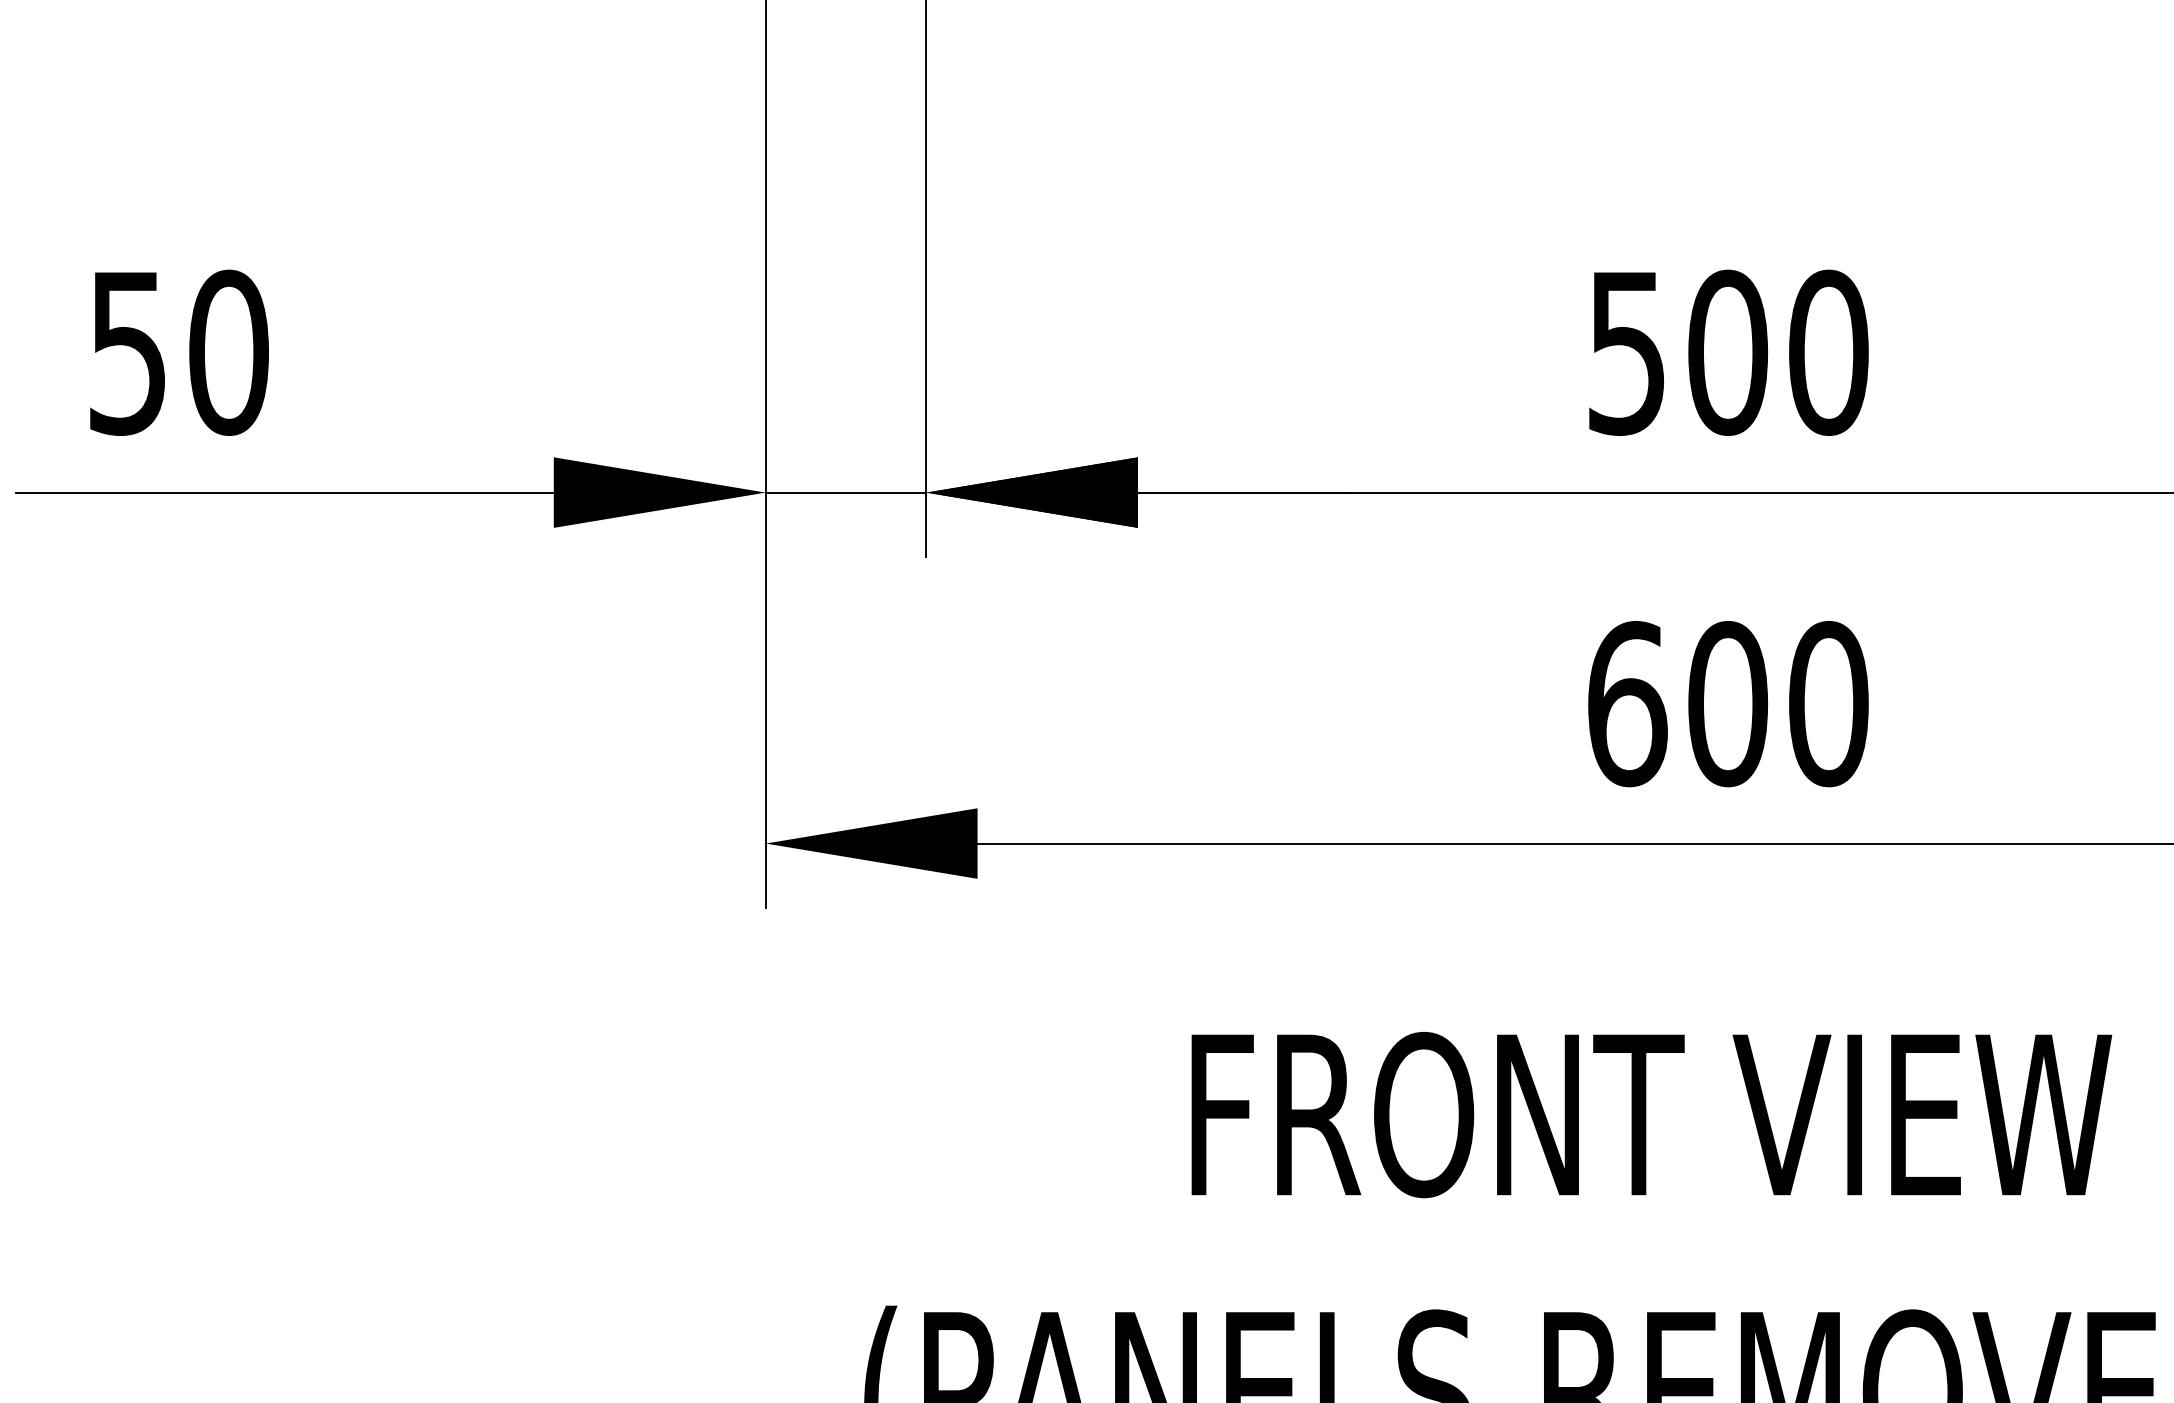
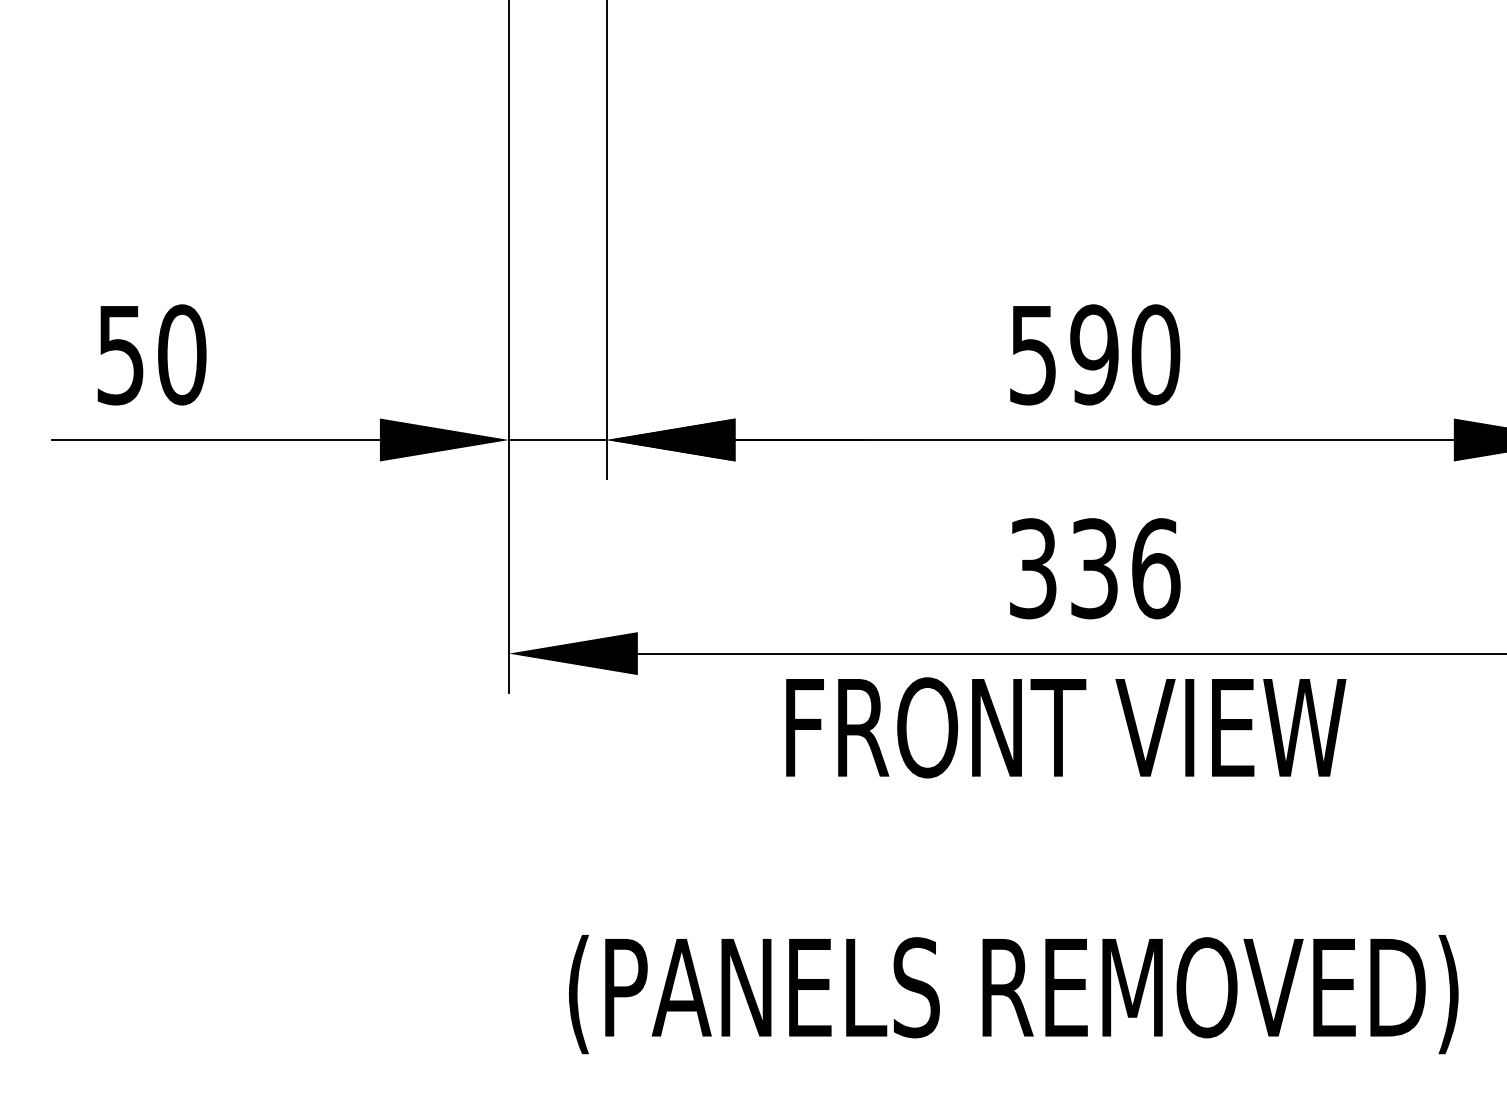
text: (1727, 352) -> (1094, 354), 500 -> 590
text: (1727, 703) -> (1094, 568), 600 -> 336
text: (1652, 1114) -> (1066, 727), moved

